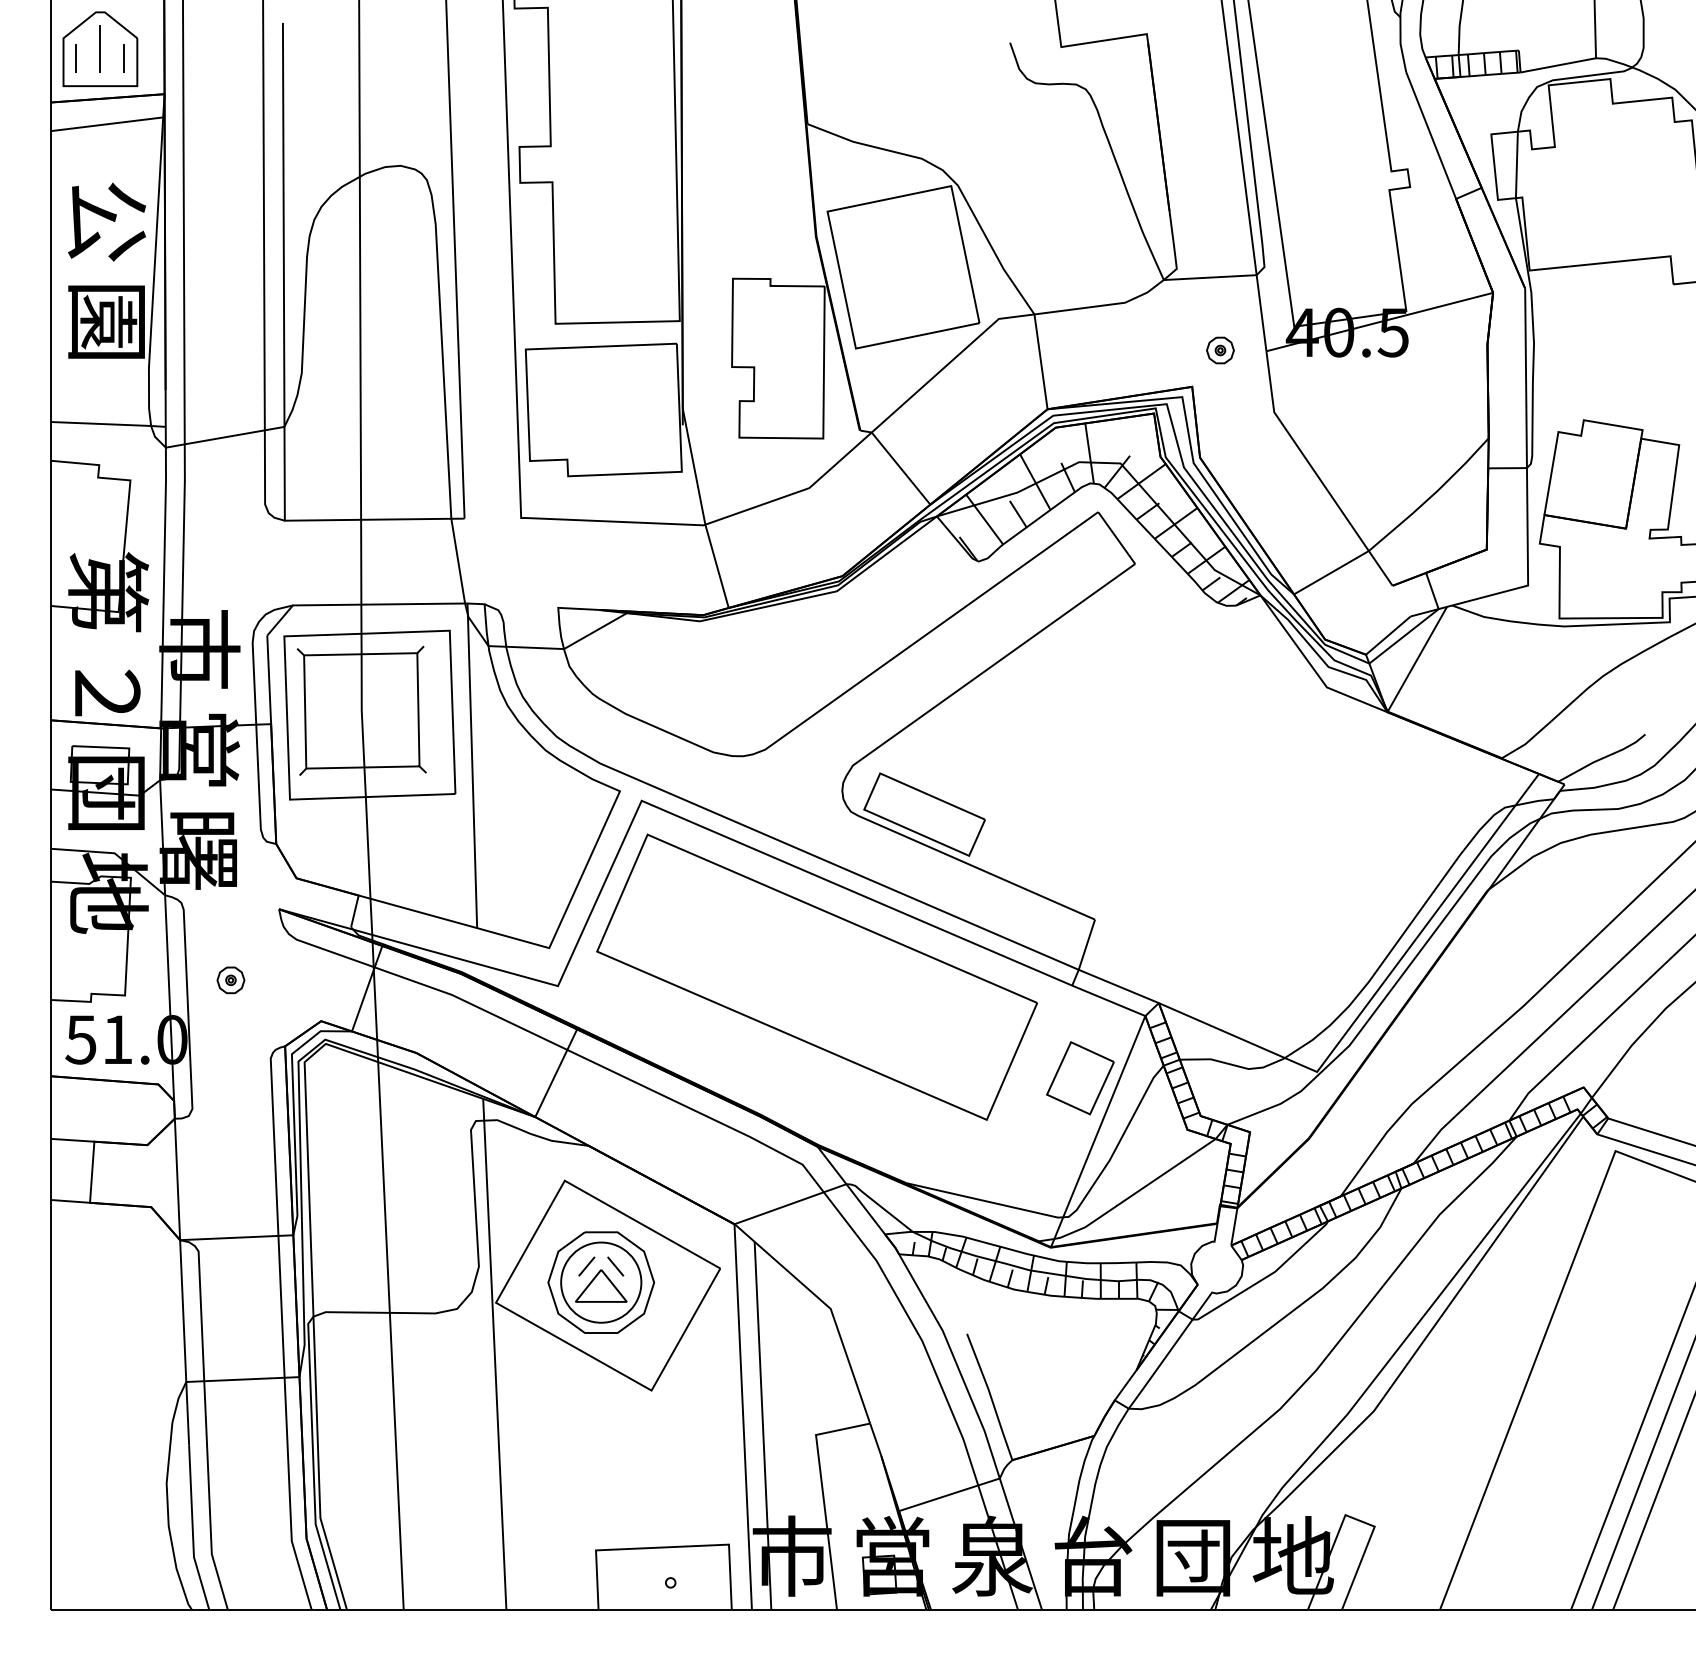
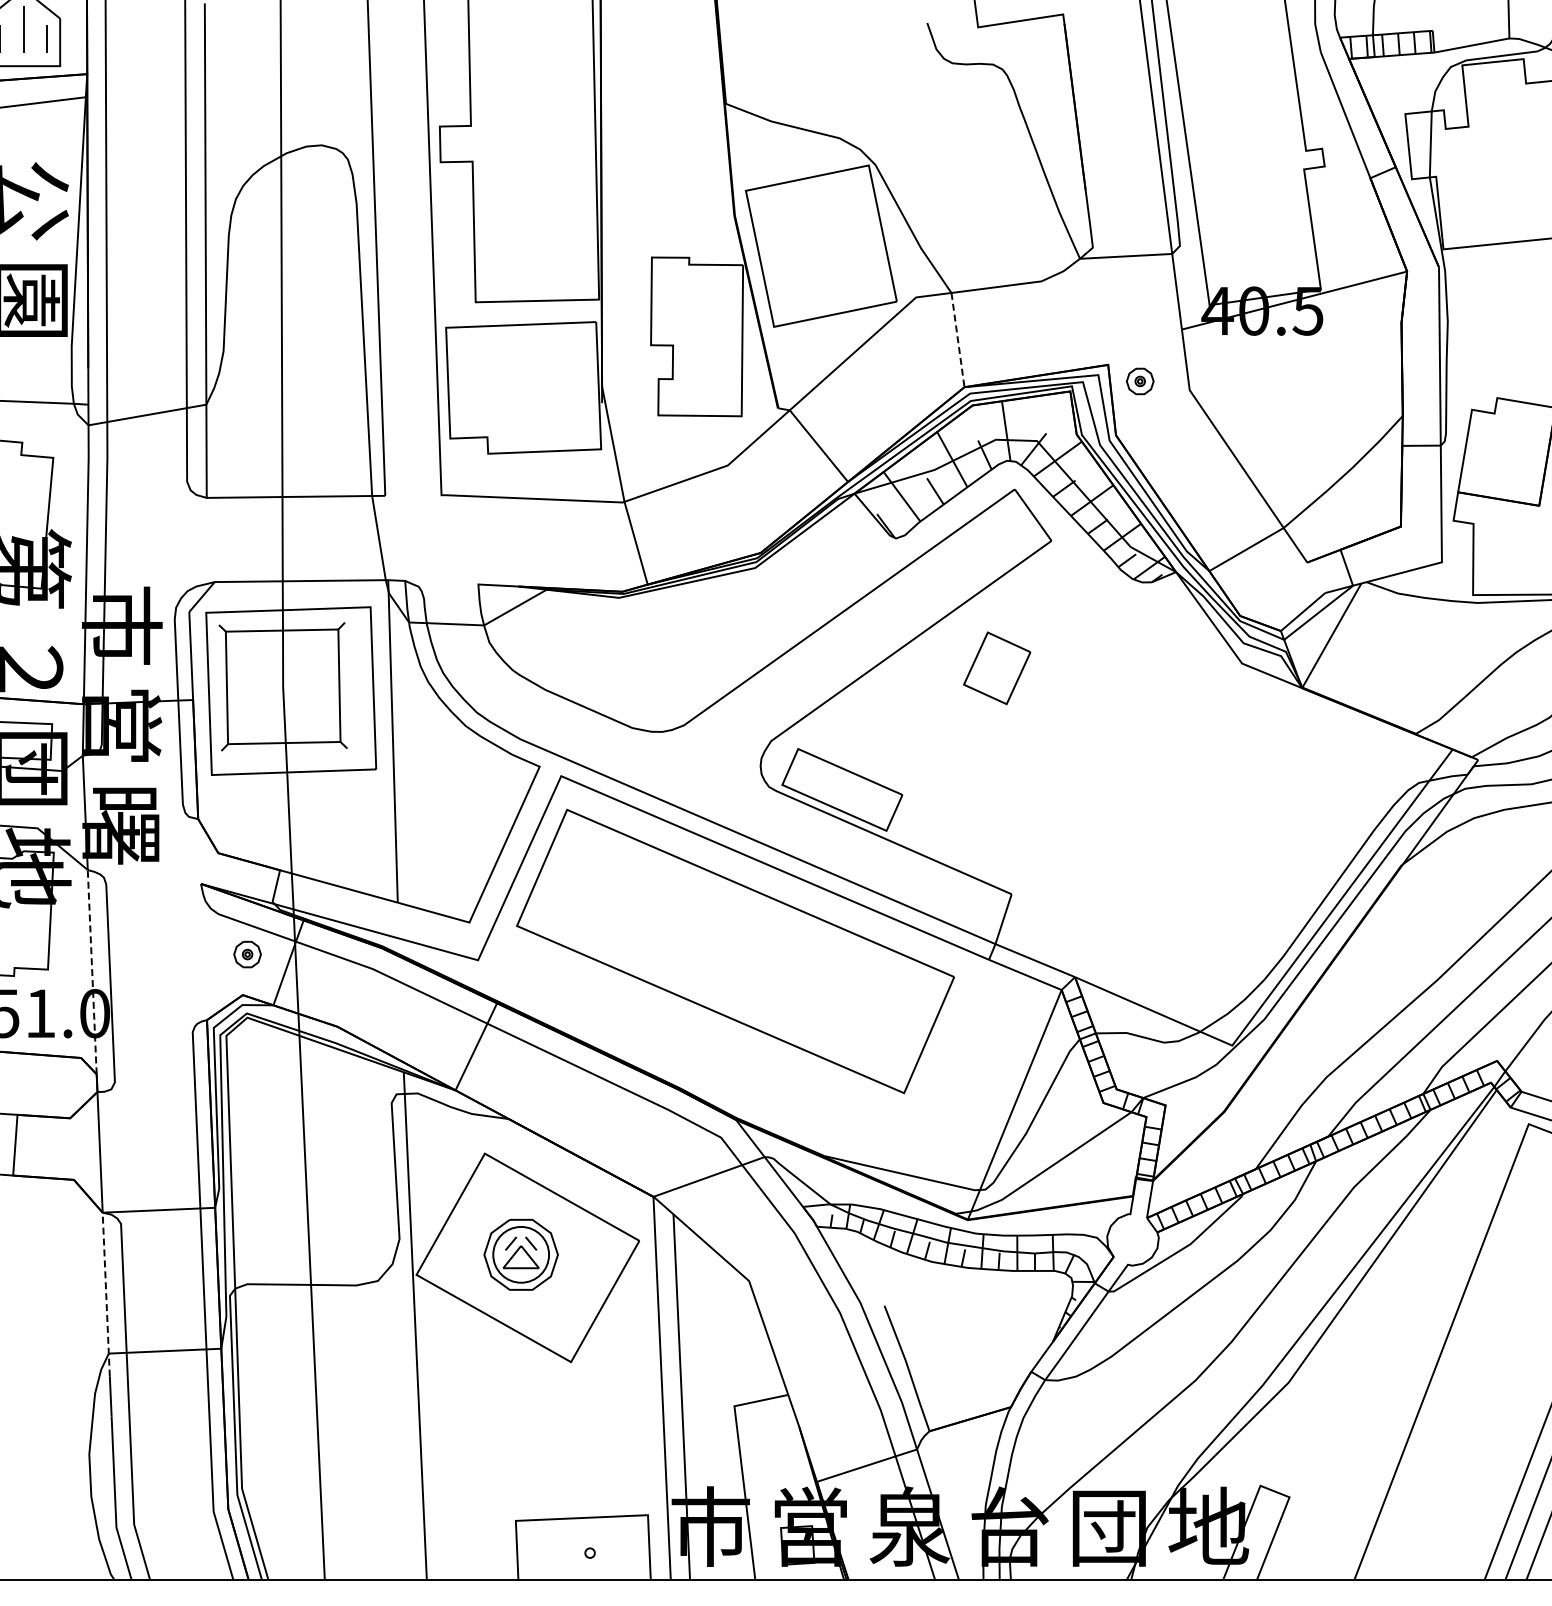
part: (1220, 350) -> (1140, 381), moved
line: (1041, 361) -> (958, 339), solid -> dashed
part: (230, 980) -> (247, 954), moved
line: (169, 998) -> (92, 972), solid -> dashed
part: (1080, 1078) -> (997, 668), moved
part: (601, 1282) -> (521, 1254), size x0.7
line: (183, 1323) -> (106, 1295), solid -> dashed

